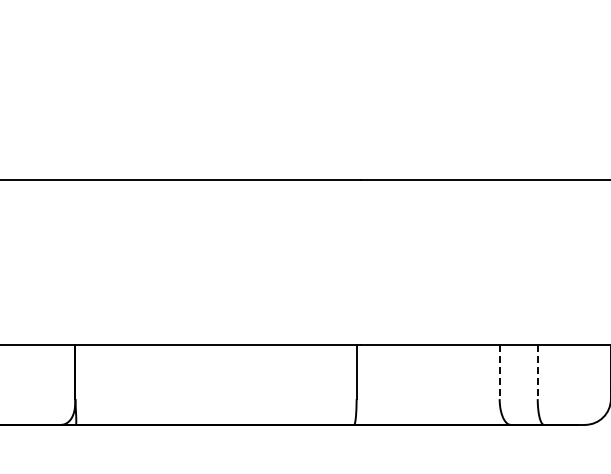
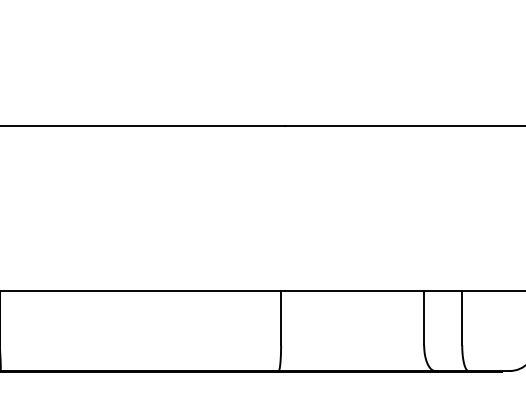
line: (499, 372) -> (423, 318), dashed -> solid
line: (537, 372) -> (461, 318), dashed -> solid

